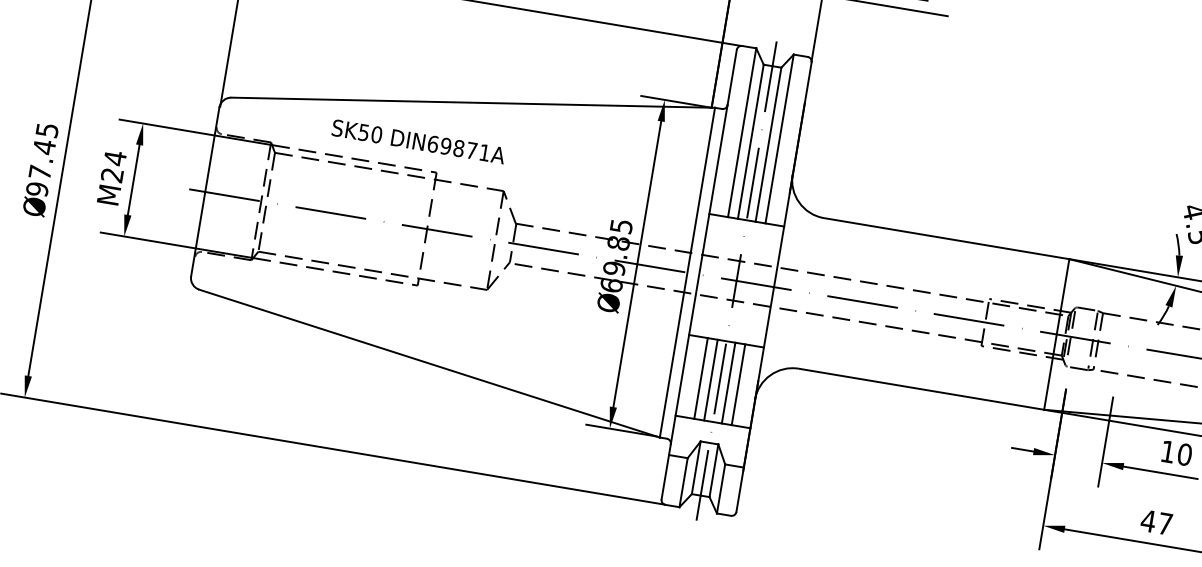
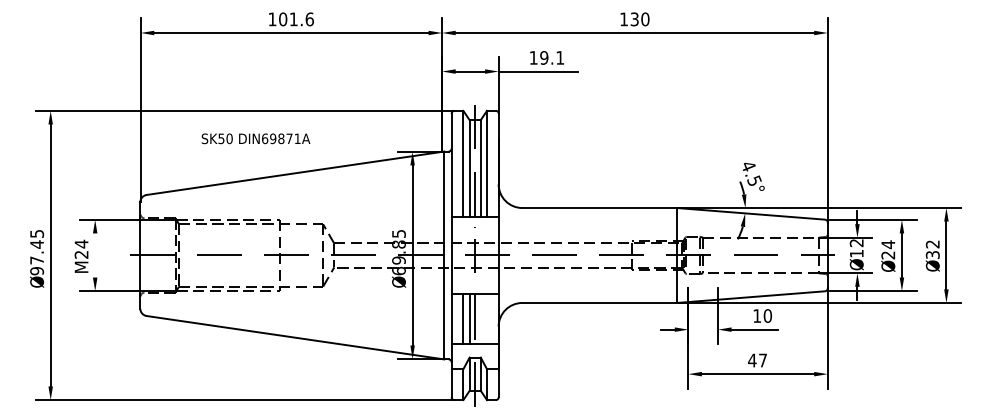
text: (417, 141) -> (255, 138), moved
line: (134, 180) -> (95, 255), removed
line: (728, 382) -> (480, 318), removed
line: (739, 384) -> (487, 318), removed

